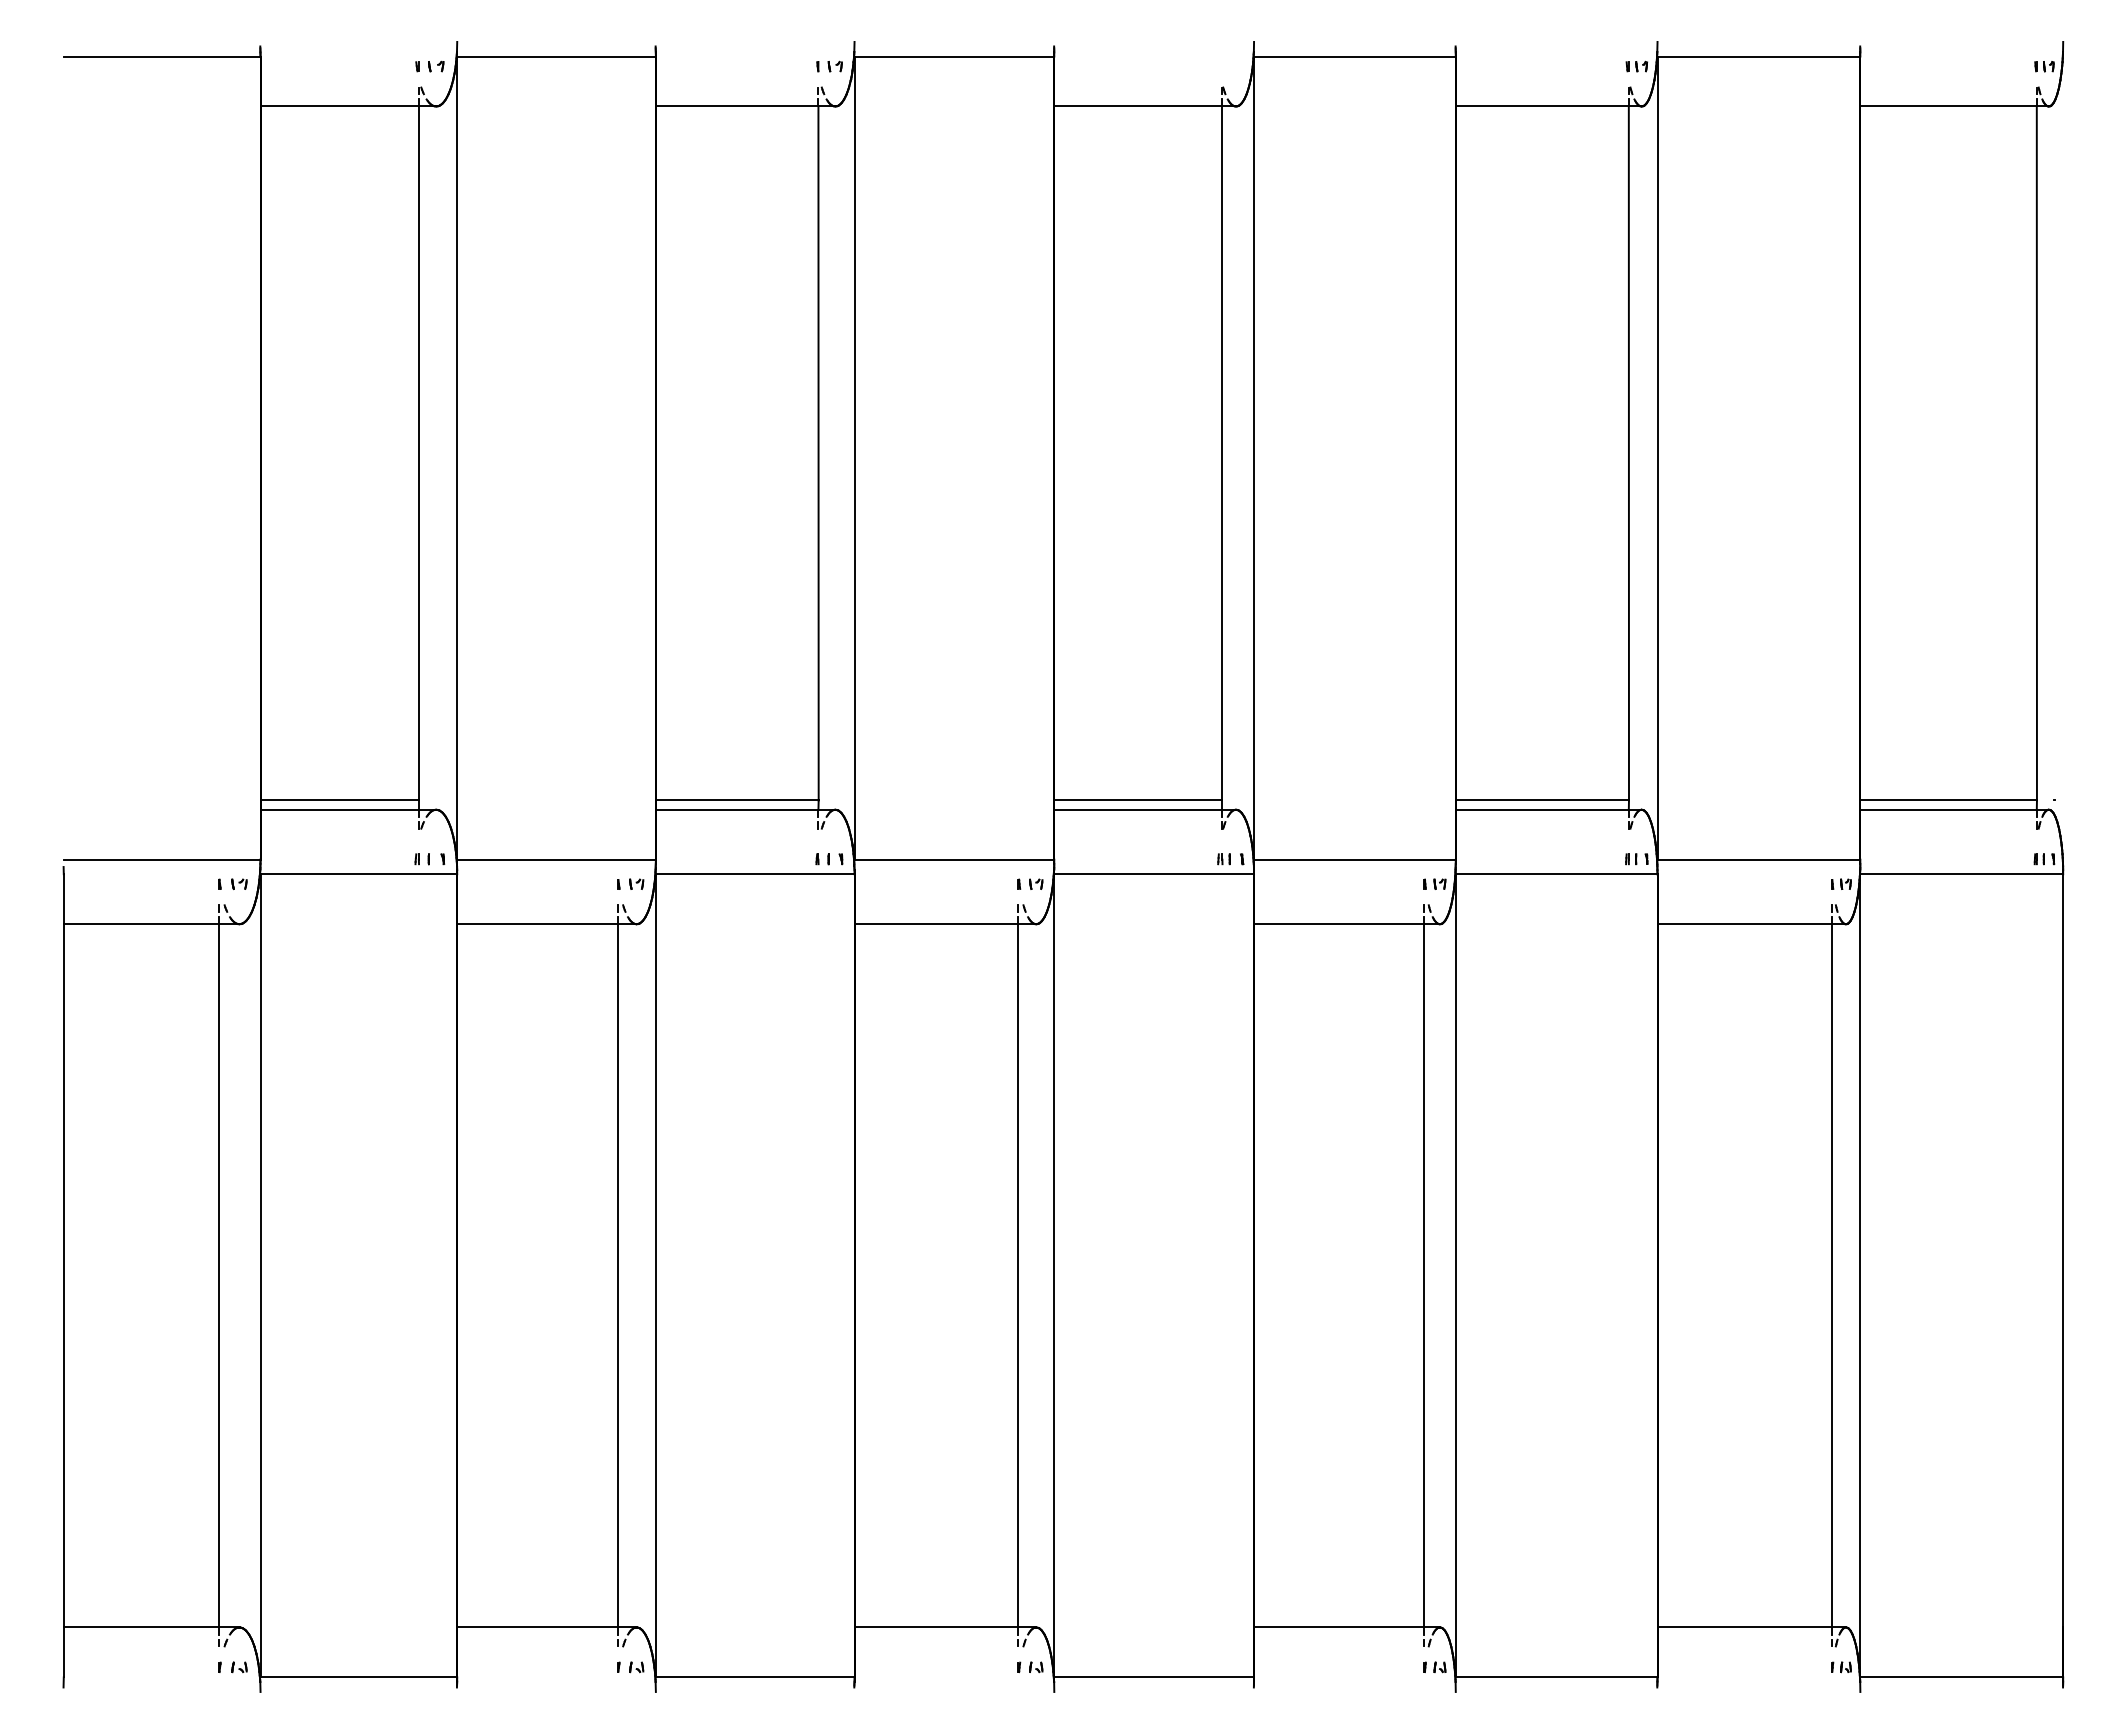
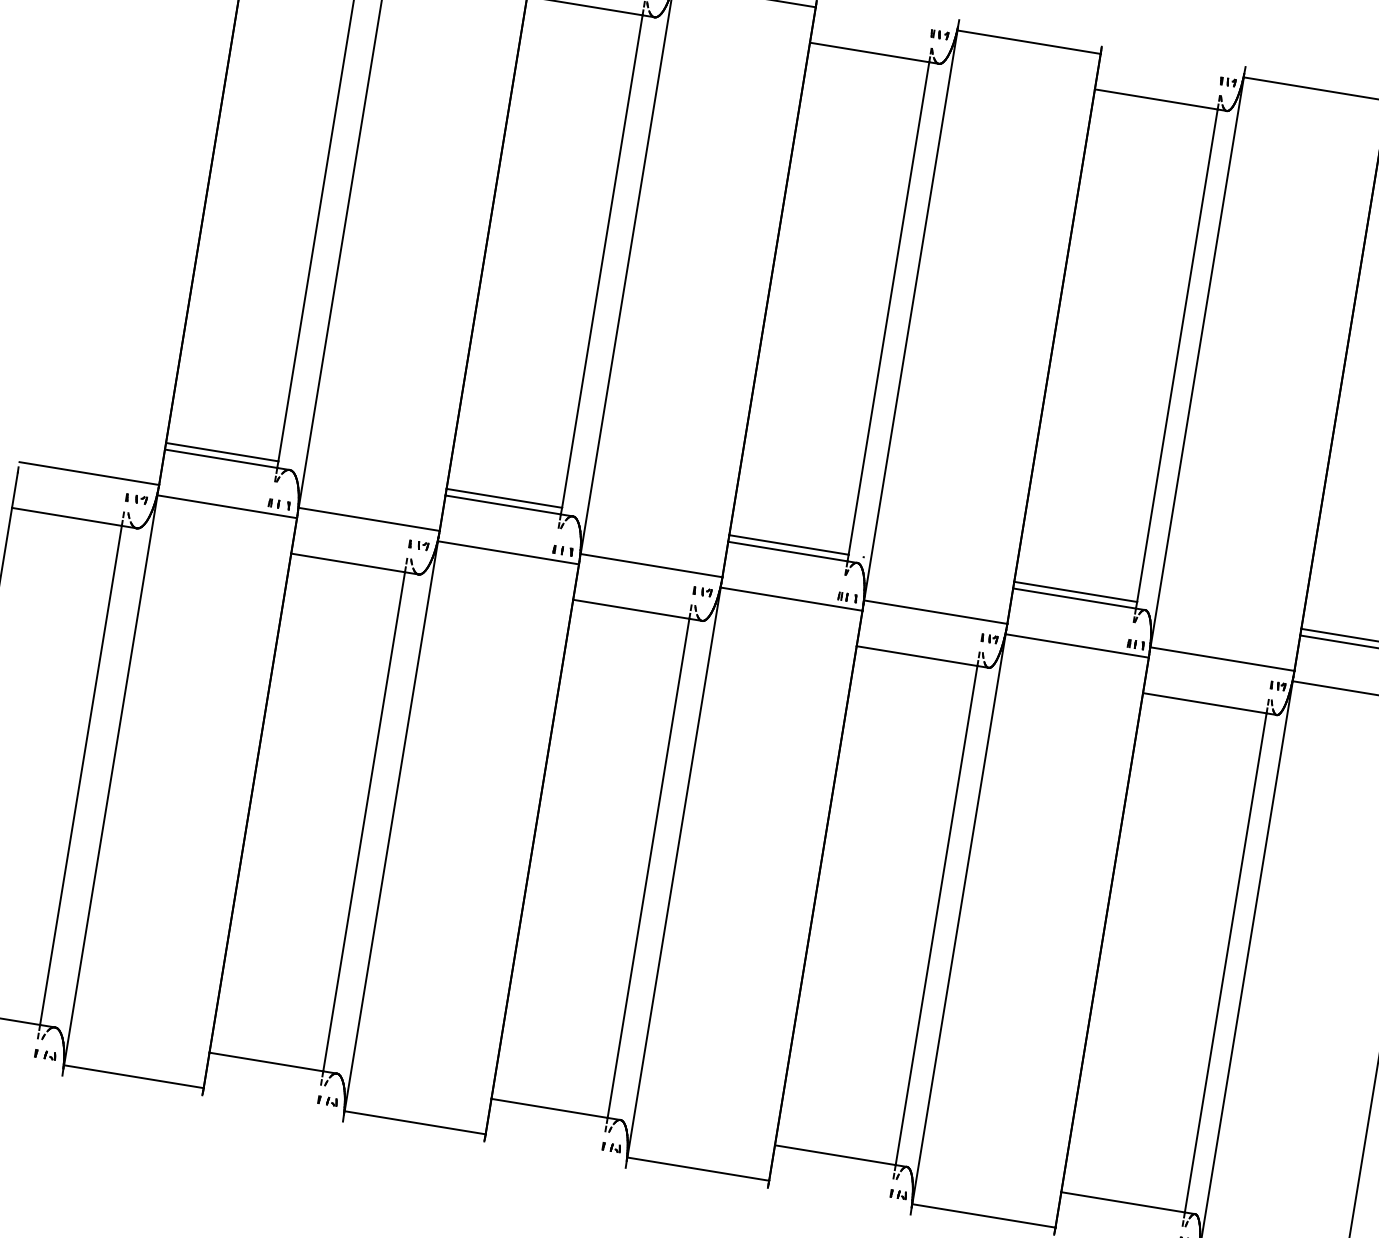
part: (1230, 66) -> (939, 34), added

